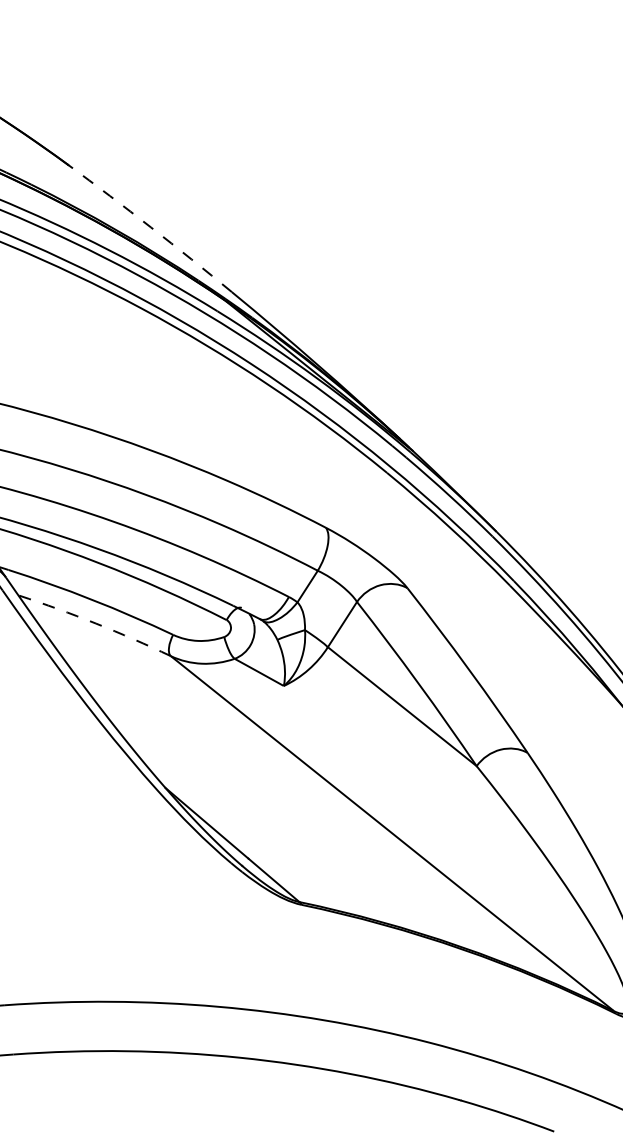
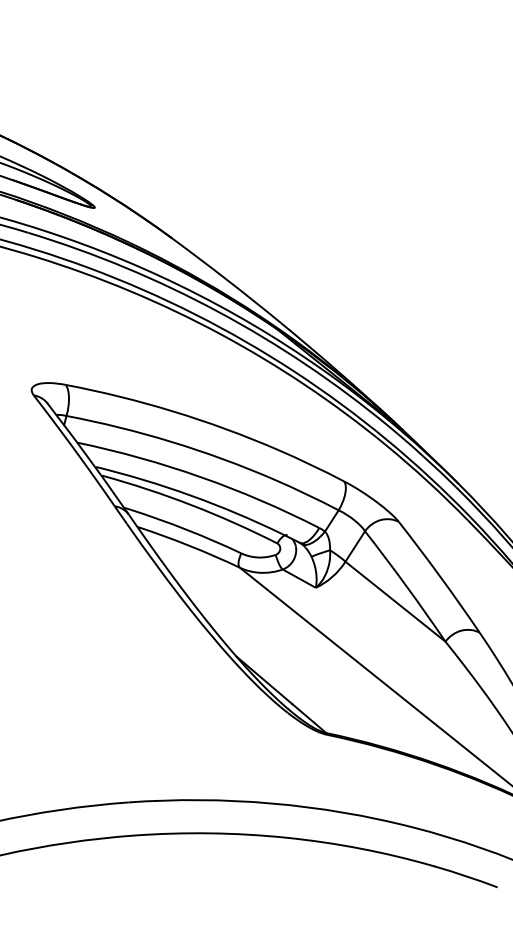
arc: (150, 227) -> (226, 279), dashed -> solid
arc: (95, 623) -> (189, 545), dashed -> solid

